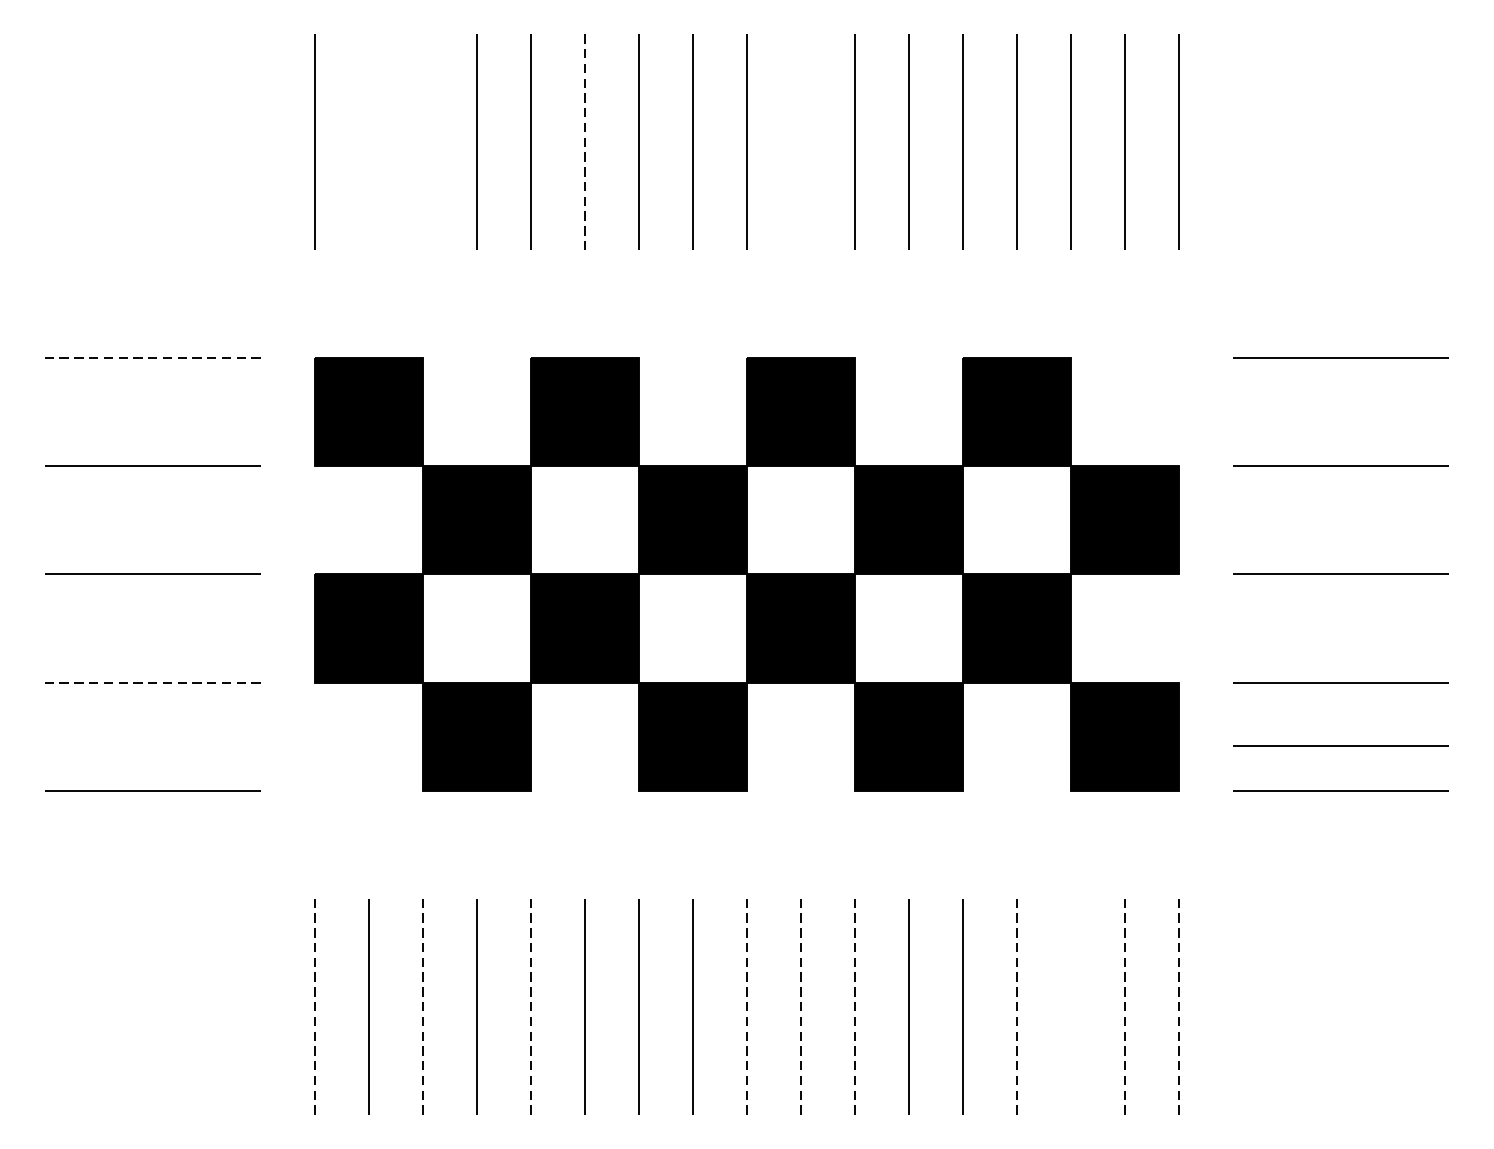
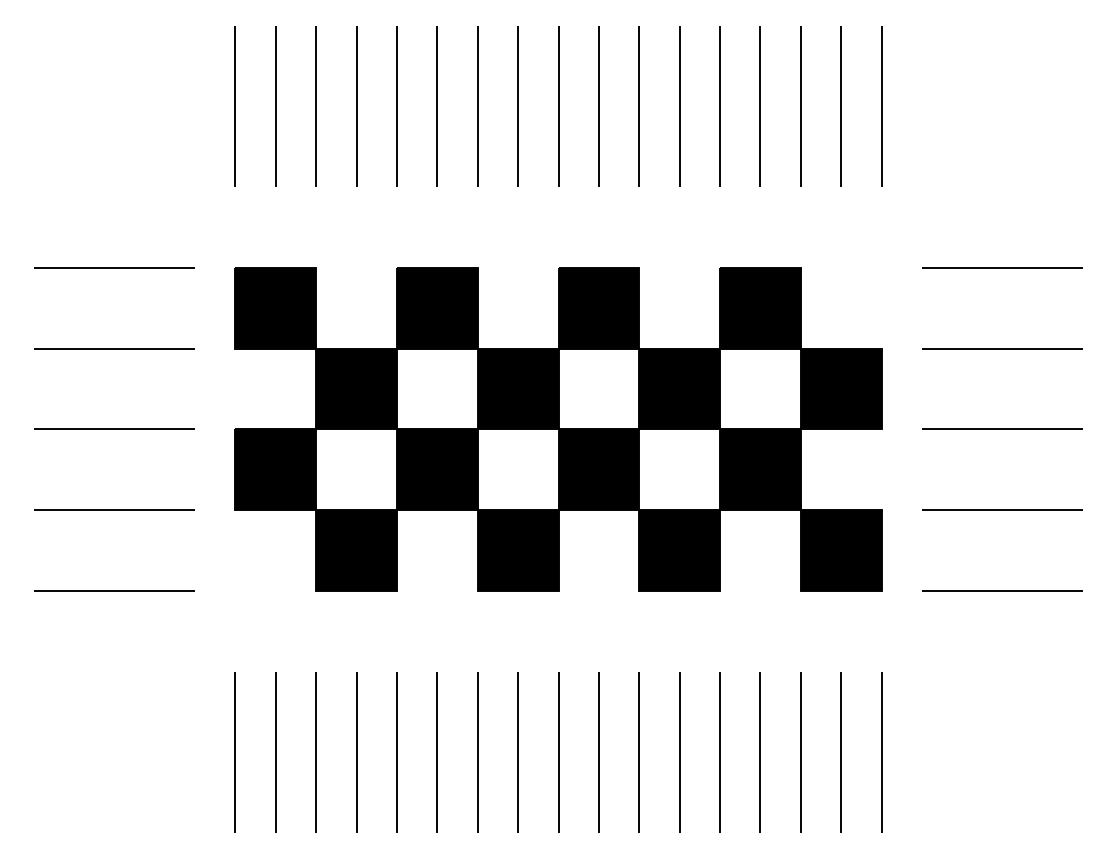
line: (368, 142) -> (275, 106), added
line: (421, 142) -> (315, 106), added
line: (585, 142) -> (437, 106), dashed -> solid
line: (800, 142) -> (598, 106), added
line: (153, 357) -> (114, 267), dashed -> solid
line: (153, 682) -> (114, 510), dashed -> solid
line: (1340, 744) -> (1002, 556), removed
line: (314, 1006) -> (235, 752), dashed -> solid
line: (423, 1006) -> (316, 752), dashed -> solid
line: (530, 1006) -> (396, 752), dashed -> solid
line: (747, 1006) -> (558, 752), dashed -> solid
line: (800, 1006) -> (598, 752), dashed -> solid
line: (855, 1006) -> (639, 752), dashed -> solid
line: (1017, 1006) -> (760, 752), dashed -> solid
line: (1070, 1006) -> (800, 752), added
line: (1125, 1006) -> (841, 752), dashed -> solid
line: (1179, 1006) -> (881, 752), dashed -> solid

